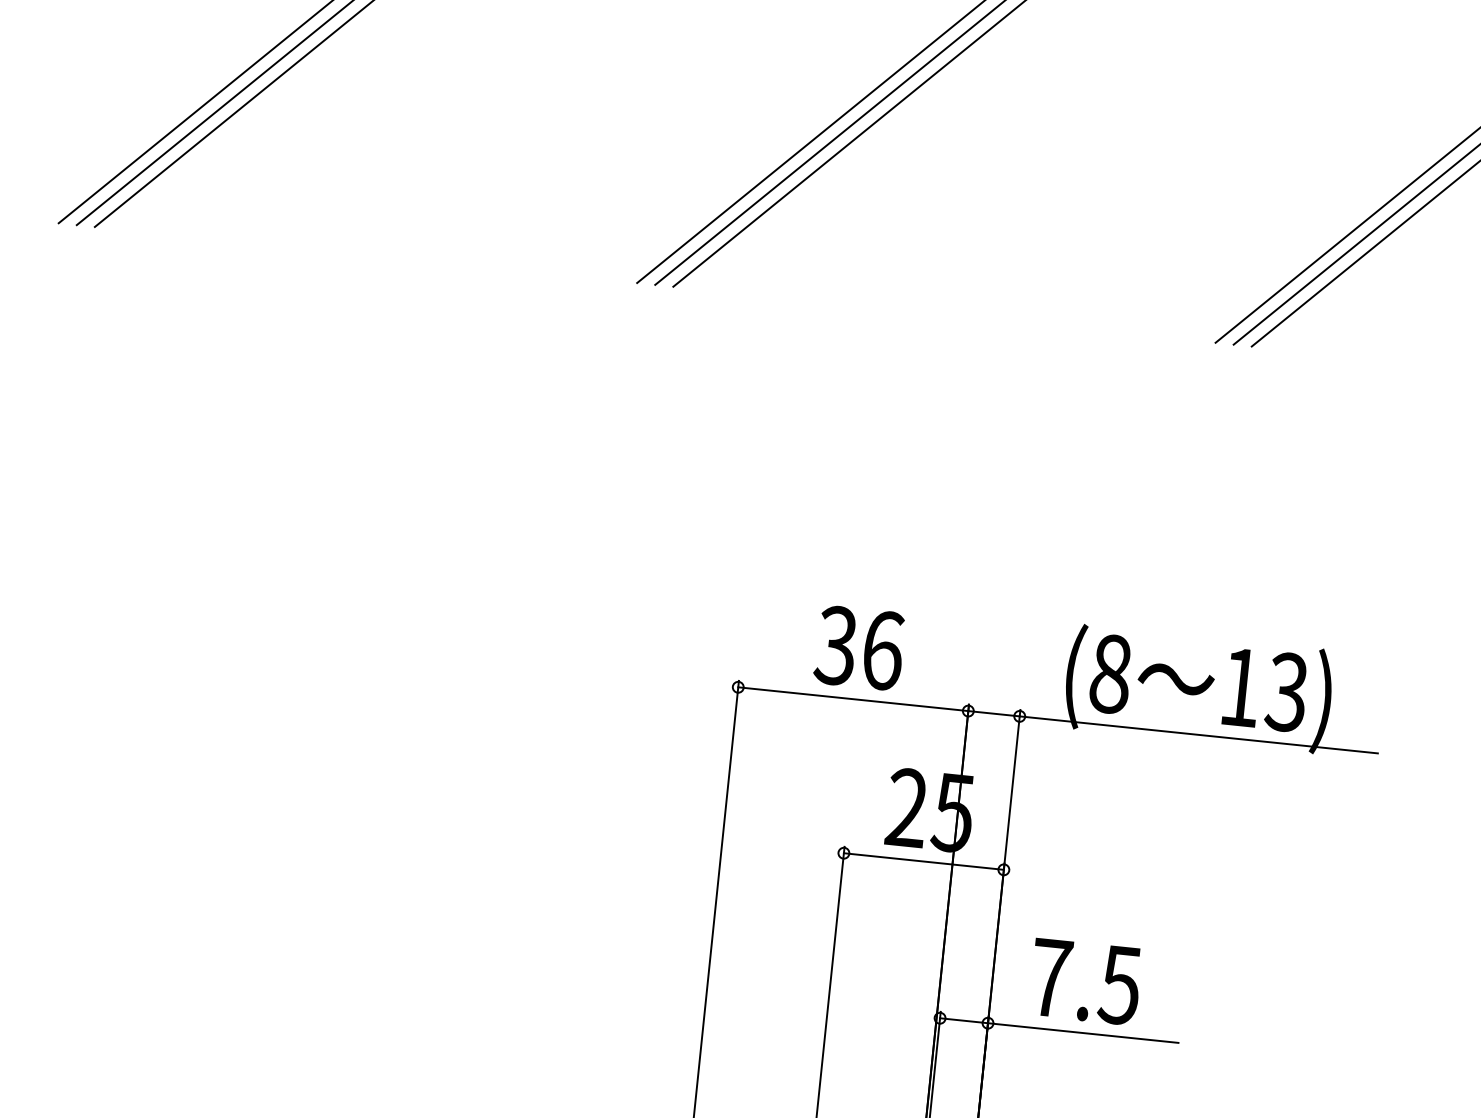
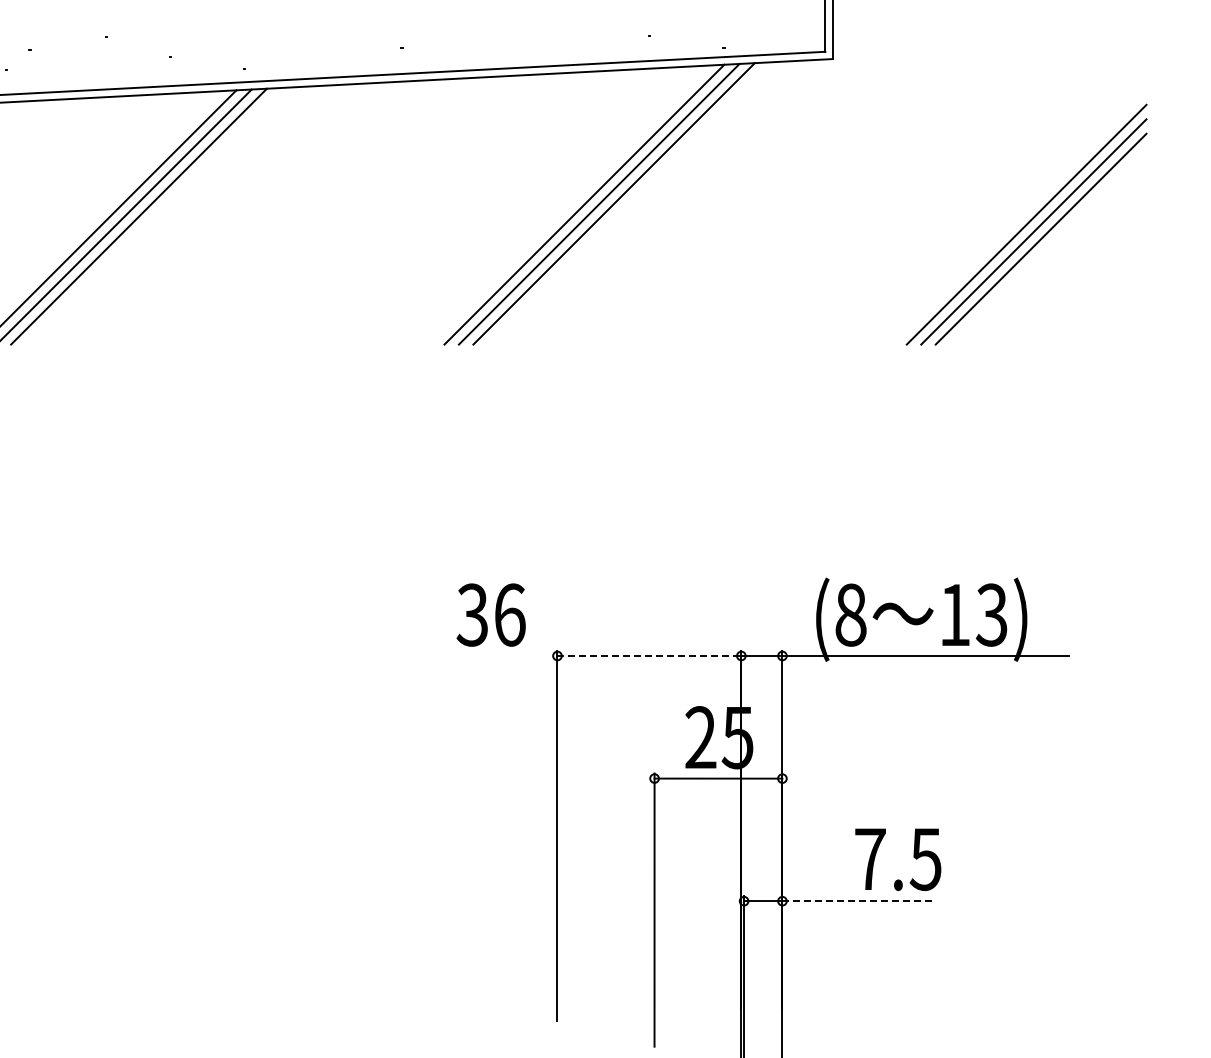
text: (858, 647) -> (490, 614), moved
line: (853, 699) -> (649, 656), solid -> dashed
text: (1085, 981) -> (898, 859), moved
line: (1084, 1033) -> (859, 901), solid -> dashed

